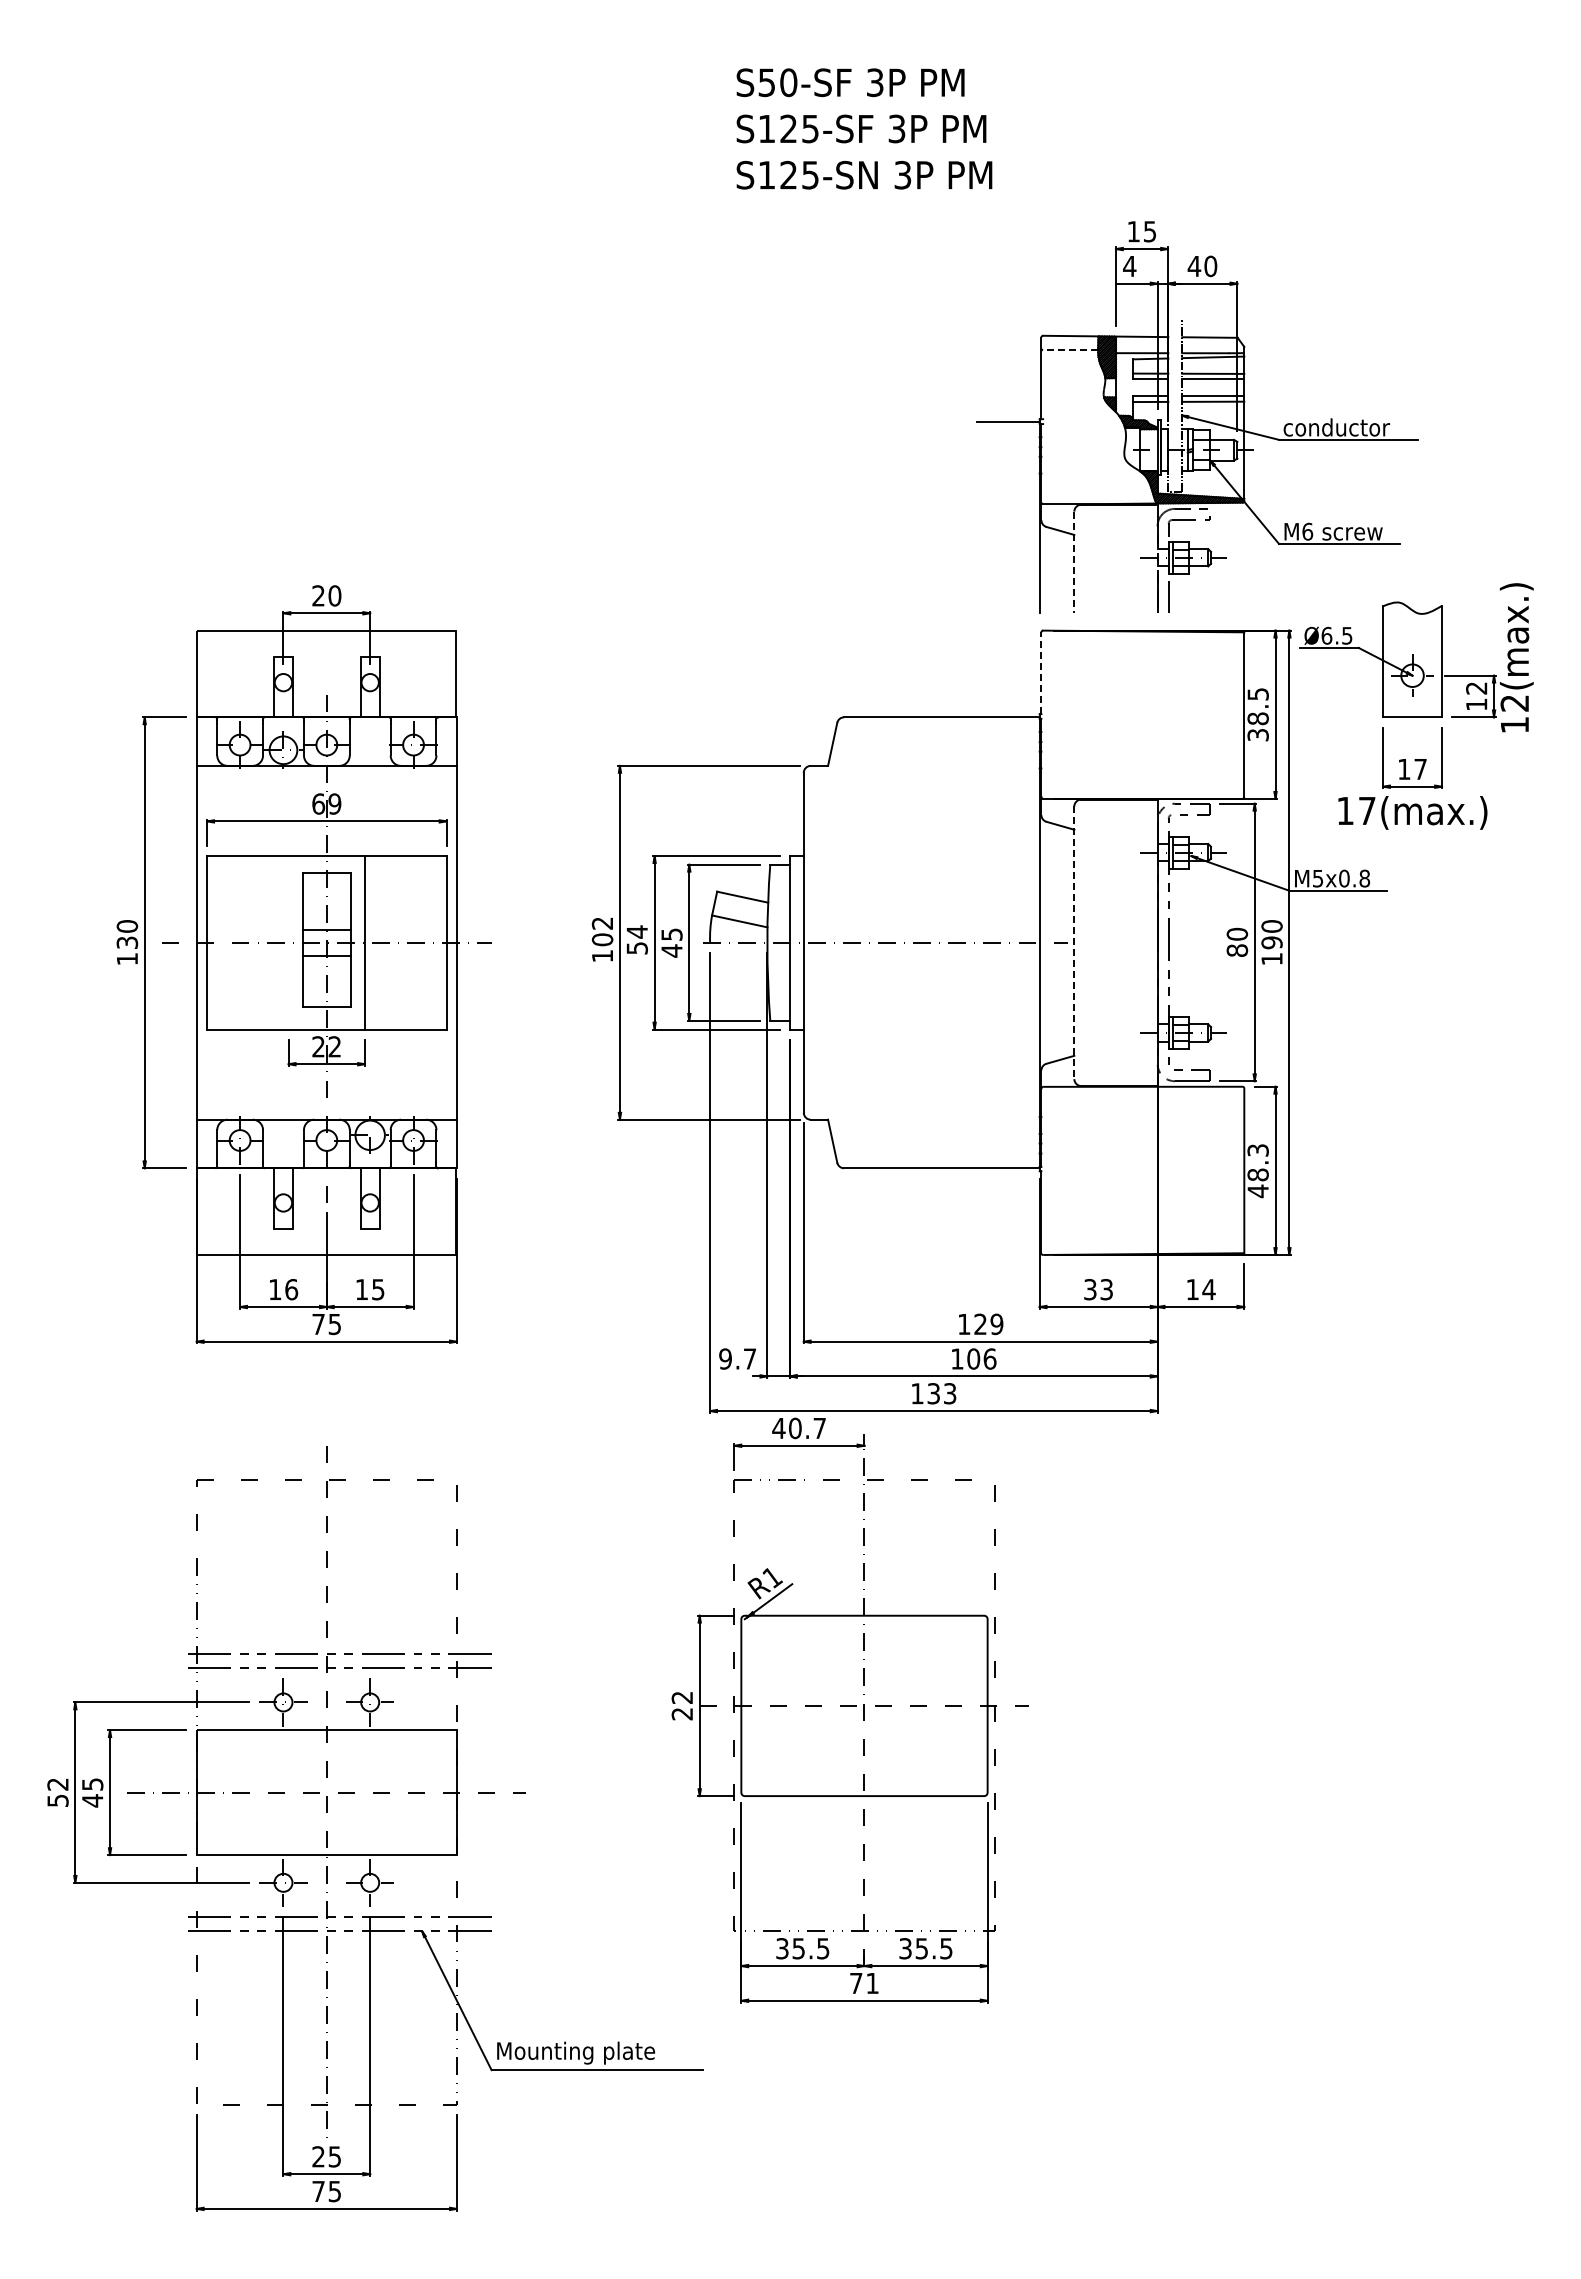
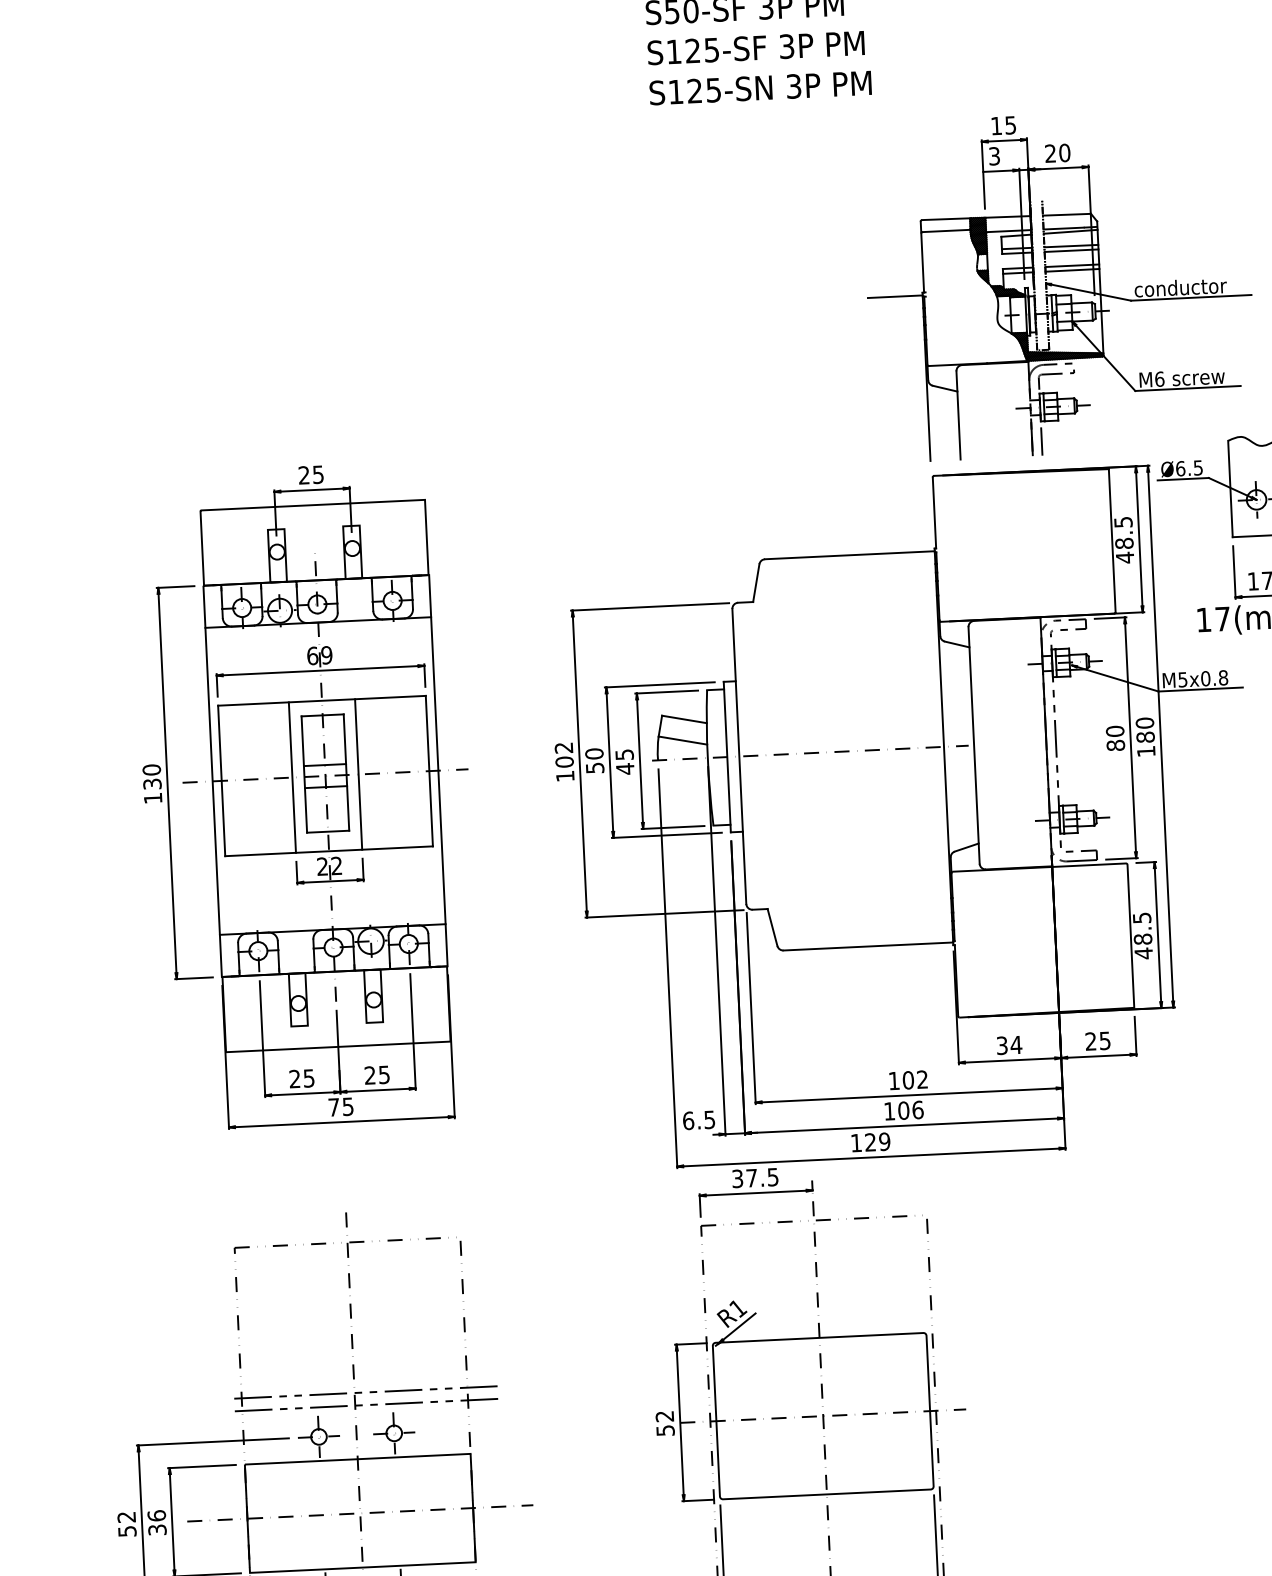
text: (1194, 265) -> (1050, 152), 40 -> 20
text: (1129, 266) -> (994, 156), 4 -> 3
line: (1070, 349) -> (946, 230), dashed -> solid
line: (1074, 562) -> (958, 415), dashed -> solid
text: (334, 595) -> (317, 474), 20 -> 25
line: (1041, 673) -> (934, 513), dashed -> solid
text: (1257, 734) -> (1124, 557), 38.5 -> 48.5
text: (636, 931) -> (593, 753), 54 -> 50
line: (288, 942) -> (292, 777), added
text: (1271, 942) -> (1145, 737), 190 -> 180
line: (1074, 943) -> (974, 746), dashed -> solid
text: (1257, 1150) -> (1141, 918), 48.3 -> 48.5
text: (283, 1289) -> (302, 1078), 16 -> 25
text: (361, 1289) -> (369, 1075), 15 -> 25
text: (1106, 1289) -> (1016, 1044), 33 -> 34
text: (1200, 1289) -> (1097, 1041), 14 -> 25
text: (988, 1324) -> (915, 1080), 129 -> 102
text: (737, 1358) -> (698, 1119), 9.7 -> 6.5
text: (941, 1393) -> (877, 1141), 133 -> 129
text: (798, 1428) -> (754, 1178), 40.7 -> 37.5
text: (682, 1714) -> (665, 1431), 22 -> 52
text: (92, 1792) -> (156, 1522), 45 -> 36

